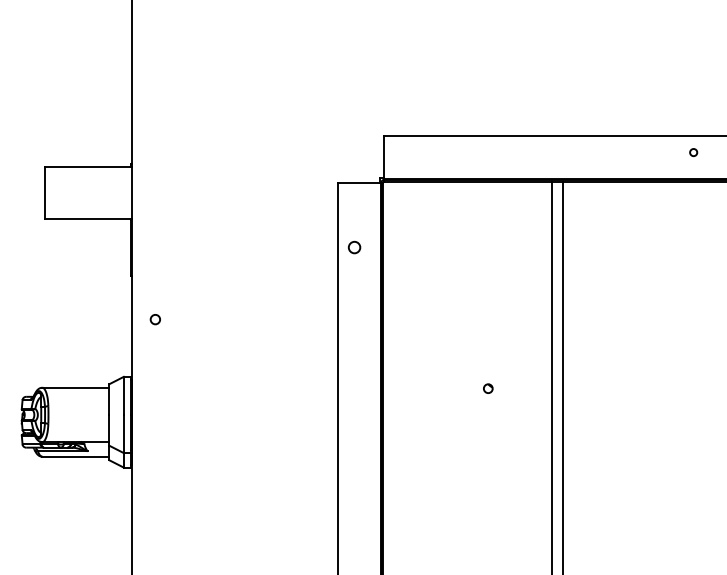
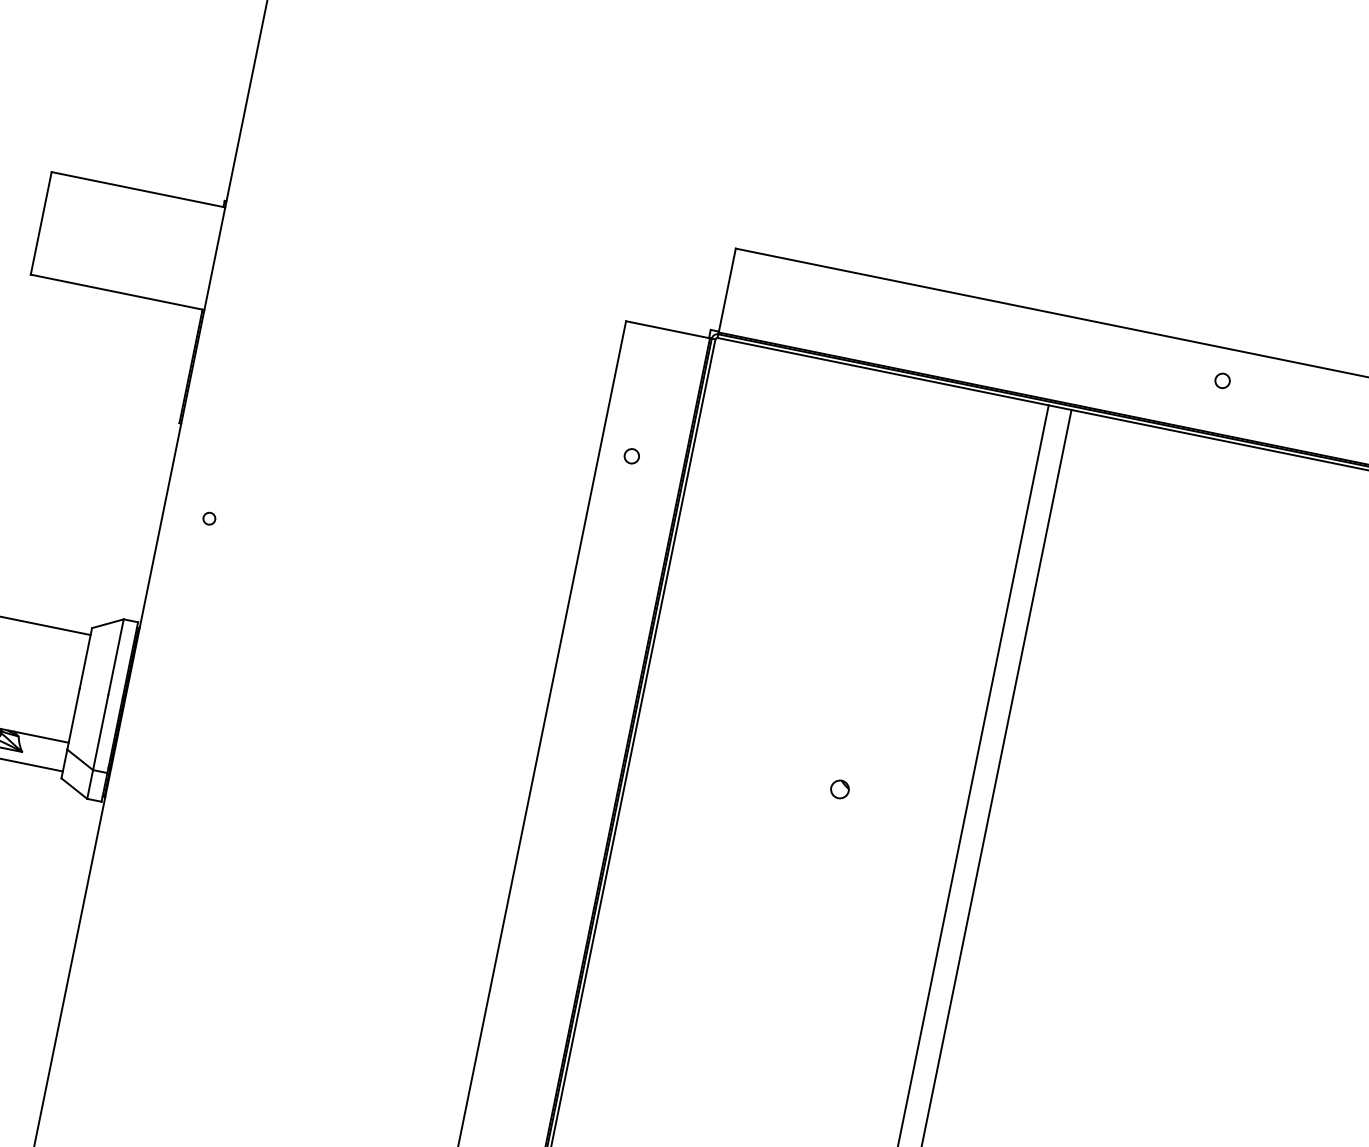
circle: (693, 152) -> (1222, 380), moved
circle: (353, 247) -> (630, 455), size x0.62
circle: (155, 319) -> (209, 518), size x0.62

